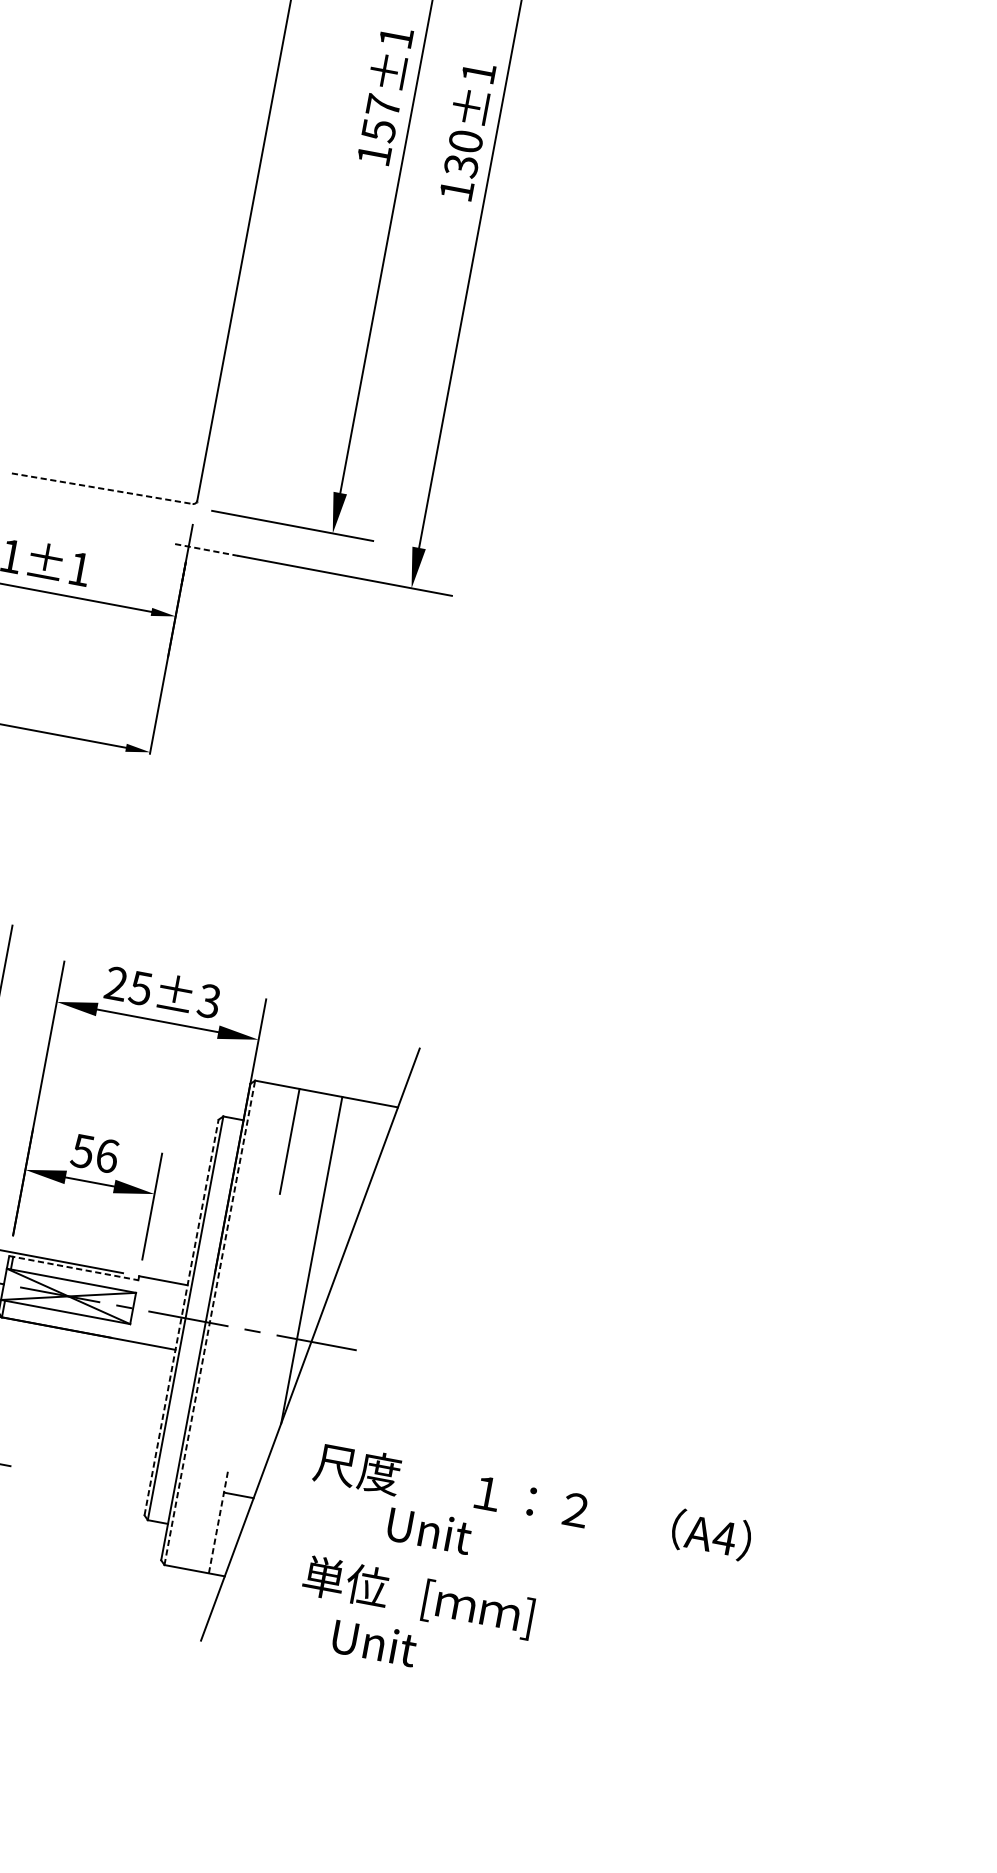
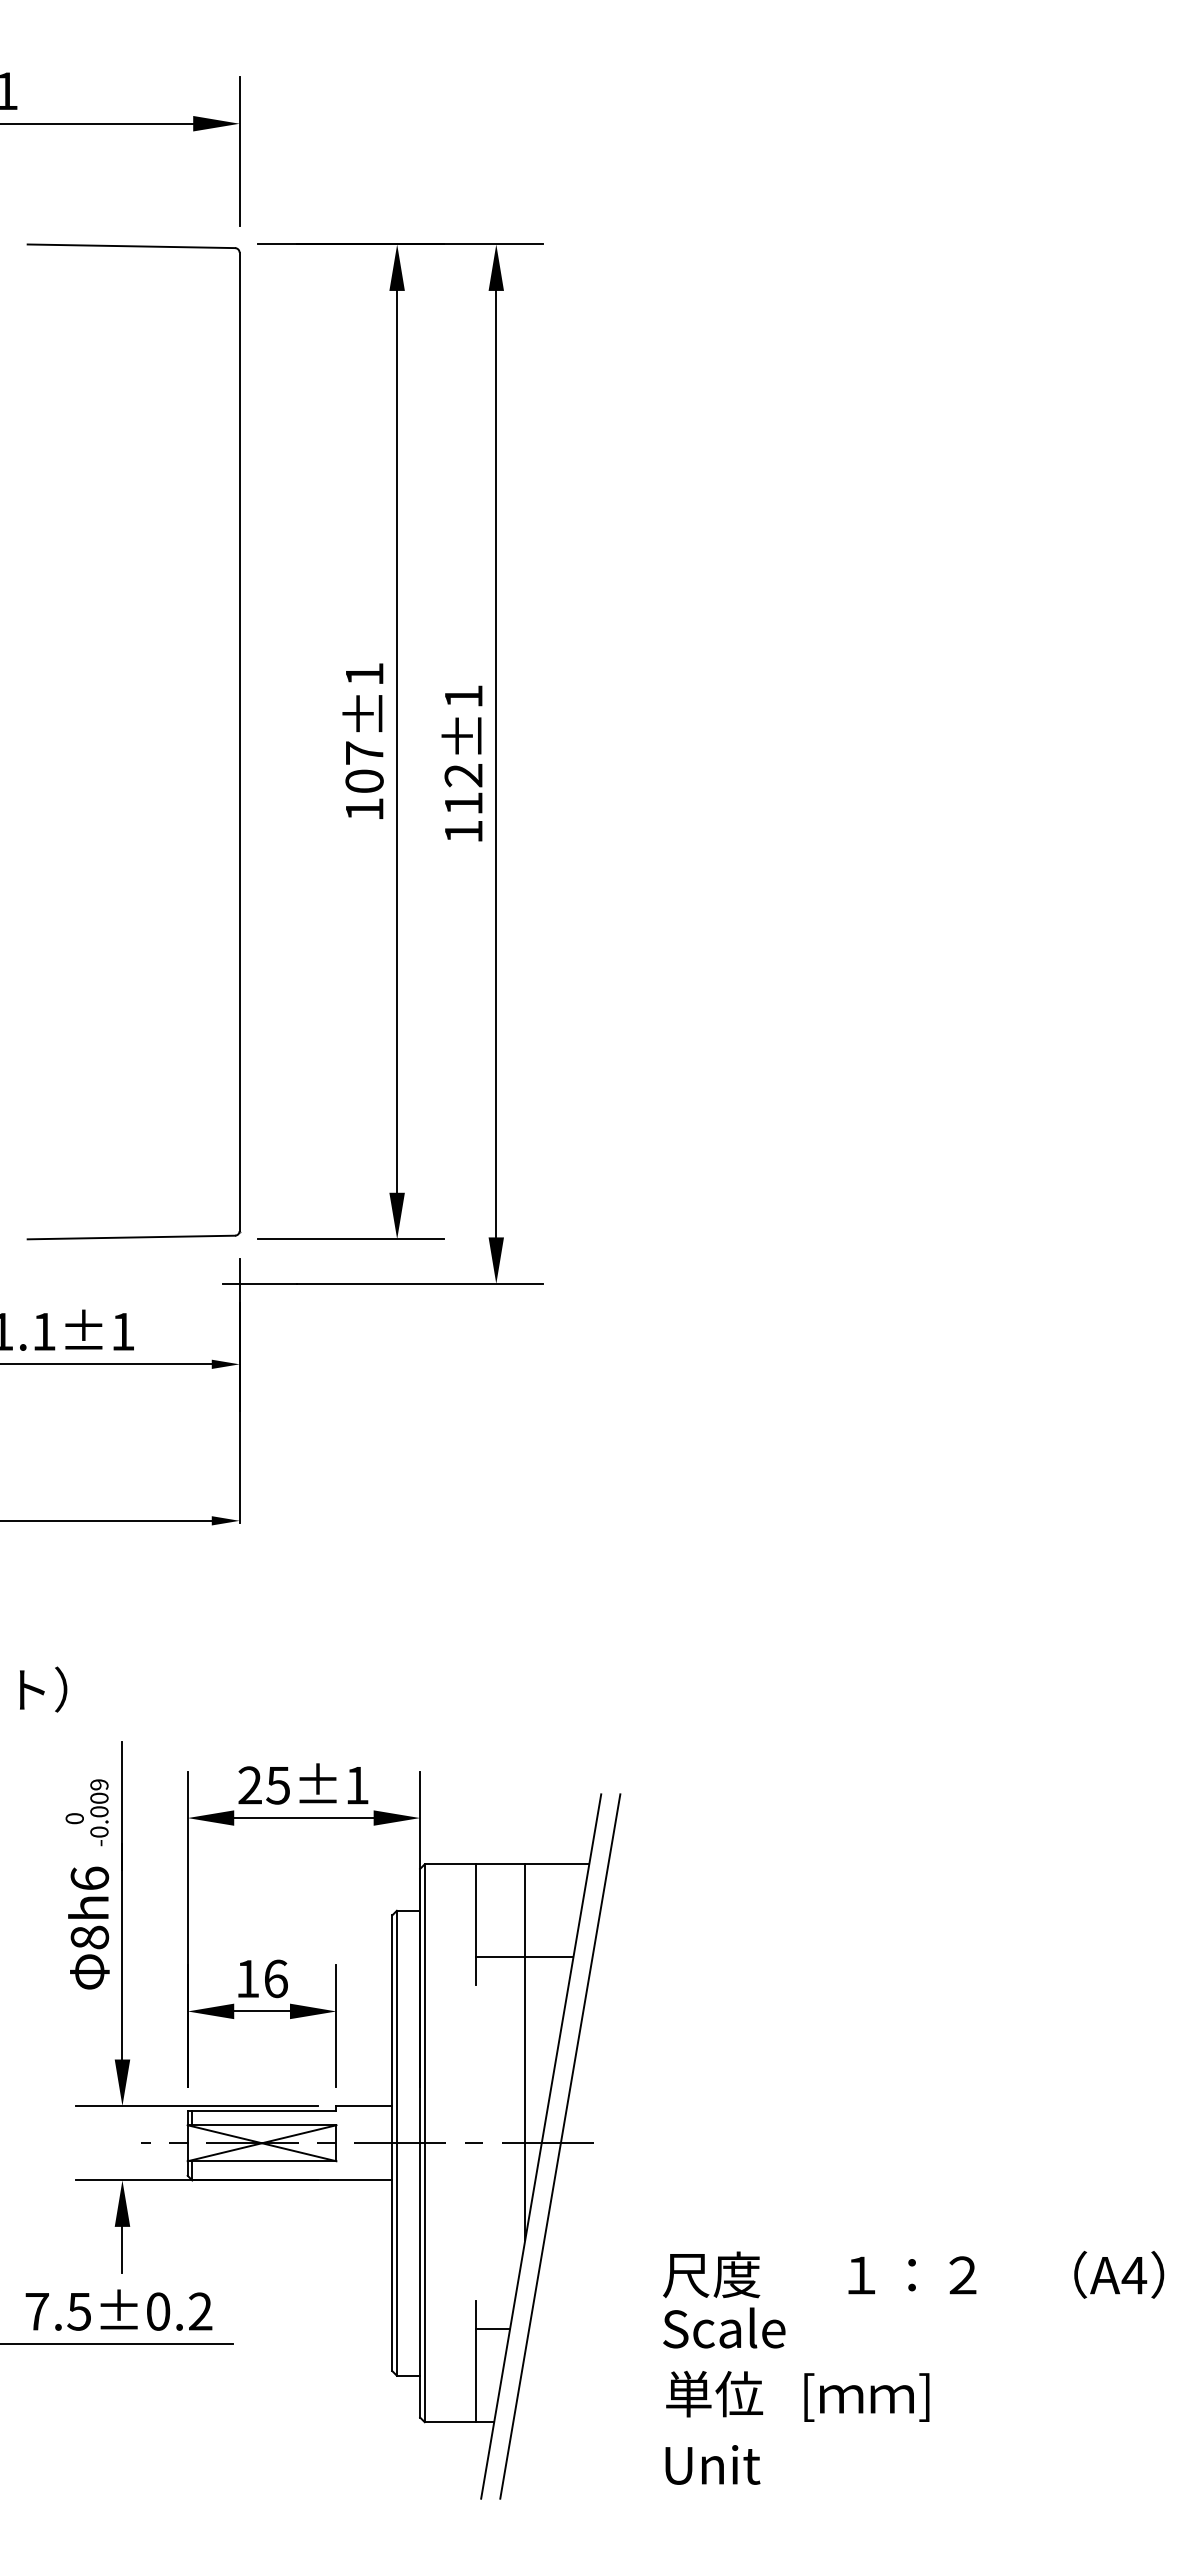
text: (378, 130) -> (364, 781), 157±1 -> 107±1
text: (463, 153) -> (463, 789), 130±1 -> 112±1
line: (102, 488) -> (131, 1237), dashed -> solid
line: (206, 549) -> (260, 1283), dashed -> solid
text: (208, 1001) -> (356, 1785), 25±3 -> 25±1
text: (82, 1151) -> (247, 1979), 56 -> 16
line: (326, 1177) -> (524, 1957), added
line: (74, 1268) -> (262, 2110), dashed -> solid
line: (181, 1317) -> (392, 2143), dashed -> solid
line: (209, 1323) -> (424, 2143), dashed -> solid
line: (327, 1347) -> (560, 2146), added
text: (532, 1501) -> (913, 2274), moved
line: (218, 1520) -> (475, 2361), dashed -> solid
text: (440, 1531) -> (724, 2327), Unit -> Scale
text: (417, 1597) -> (797, 2396), moved
text: (374, 1642) -> (712, 2464), moved

